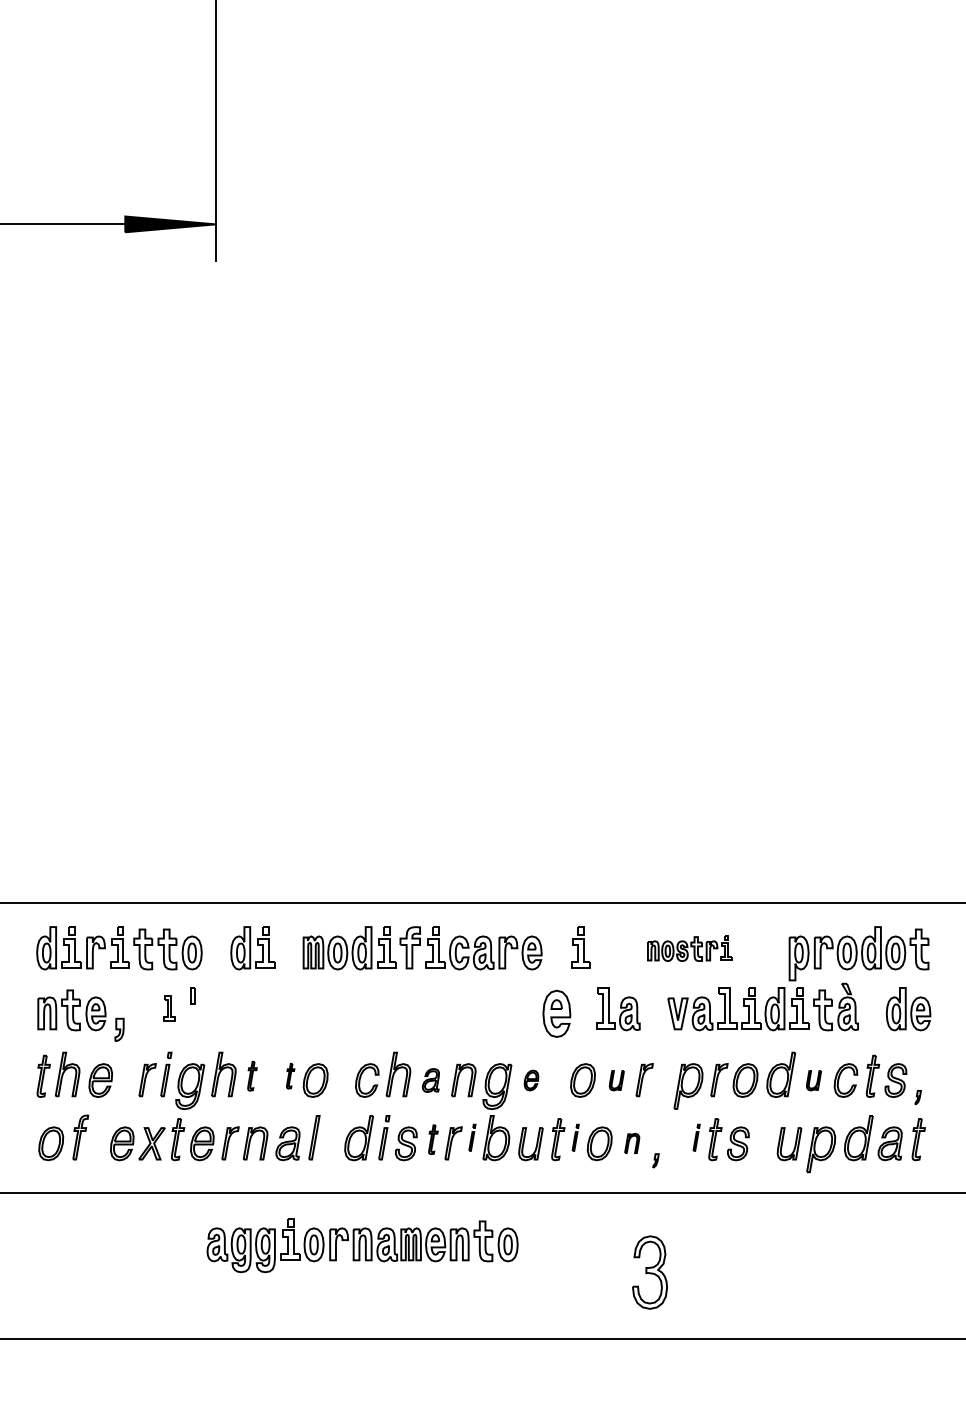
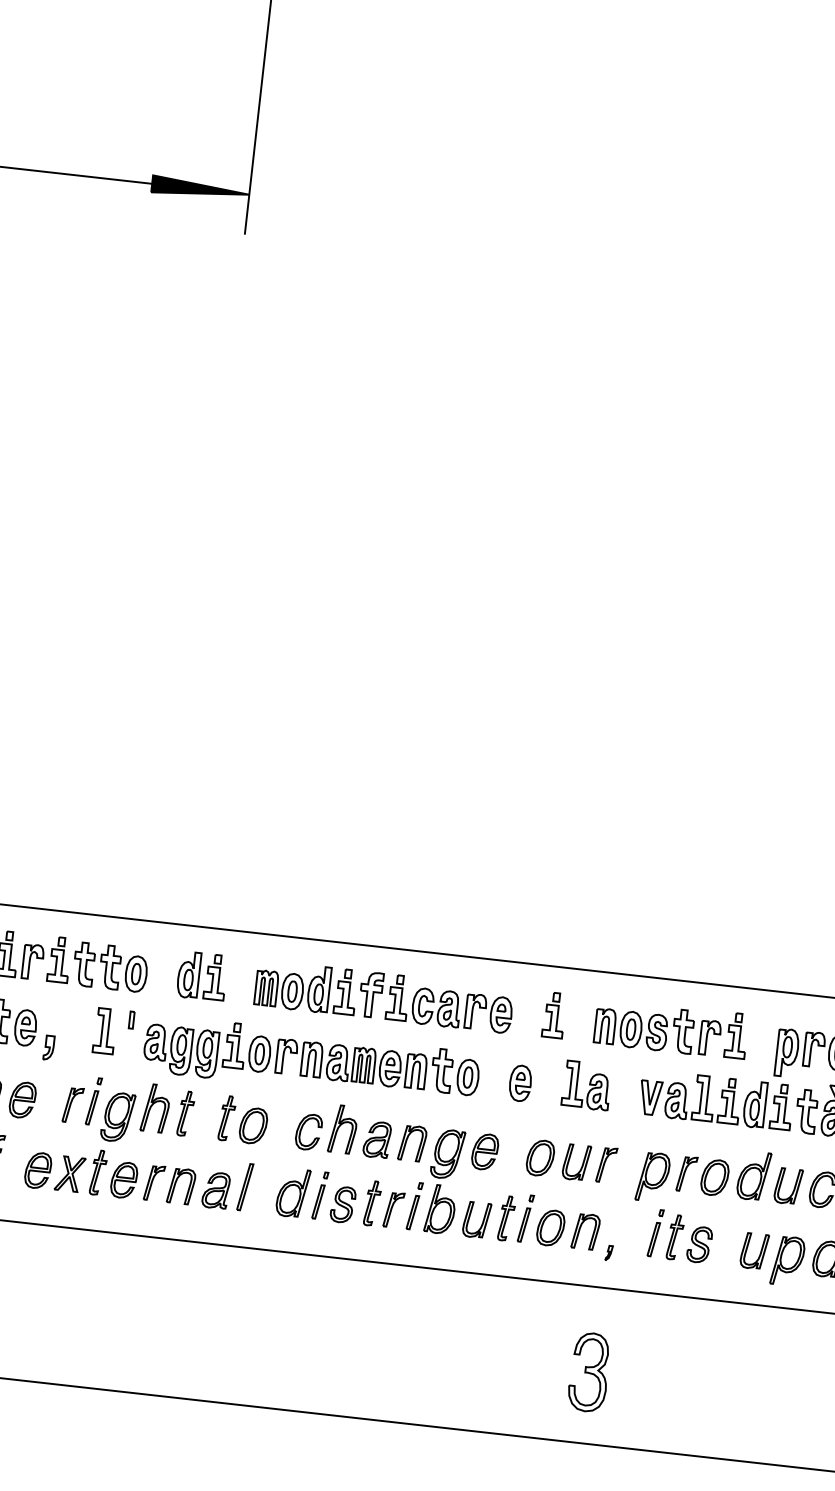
part: (689, 948) -> (670, 1029), size x1.67
part: (169, 1008) -> (105, 1030), size x1.67
part: (556, 1013) -> (520, 1082), size x0.71
part: (252, 1075) -> (186, 1112), size x1.43
part: (290, 1075) -> (227, 1117), size x1.67
part: (430, 1080) -> (376, 1139), size x1.43
part: (531, 1080) -> (485, 1151), size x1.67
part: (616, 1080) -> (576, 1162), size x1.67
part: (813, 1080) -> (787, 1185), size x1.67
part: (472, 1137) -> (414, 1205), size x1.67
part: (575, 1137) -> (525, 1218), size x1.67
part: (696, 1137) -> (655, 1232), size x1.67
part: (433, 1139) -> (372, 1203), size x1.43
part: (631, 1143) -> (584, 1231), size x1.67
part: (362, 1245) -> (311, 1060), moved

